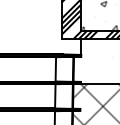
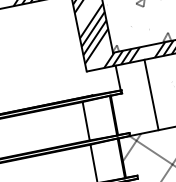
line: (98, 61) -> (150, 95), added

